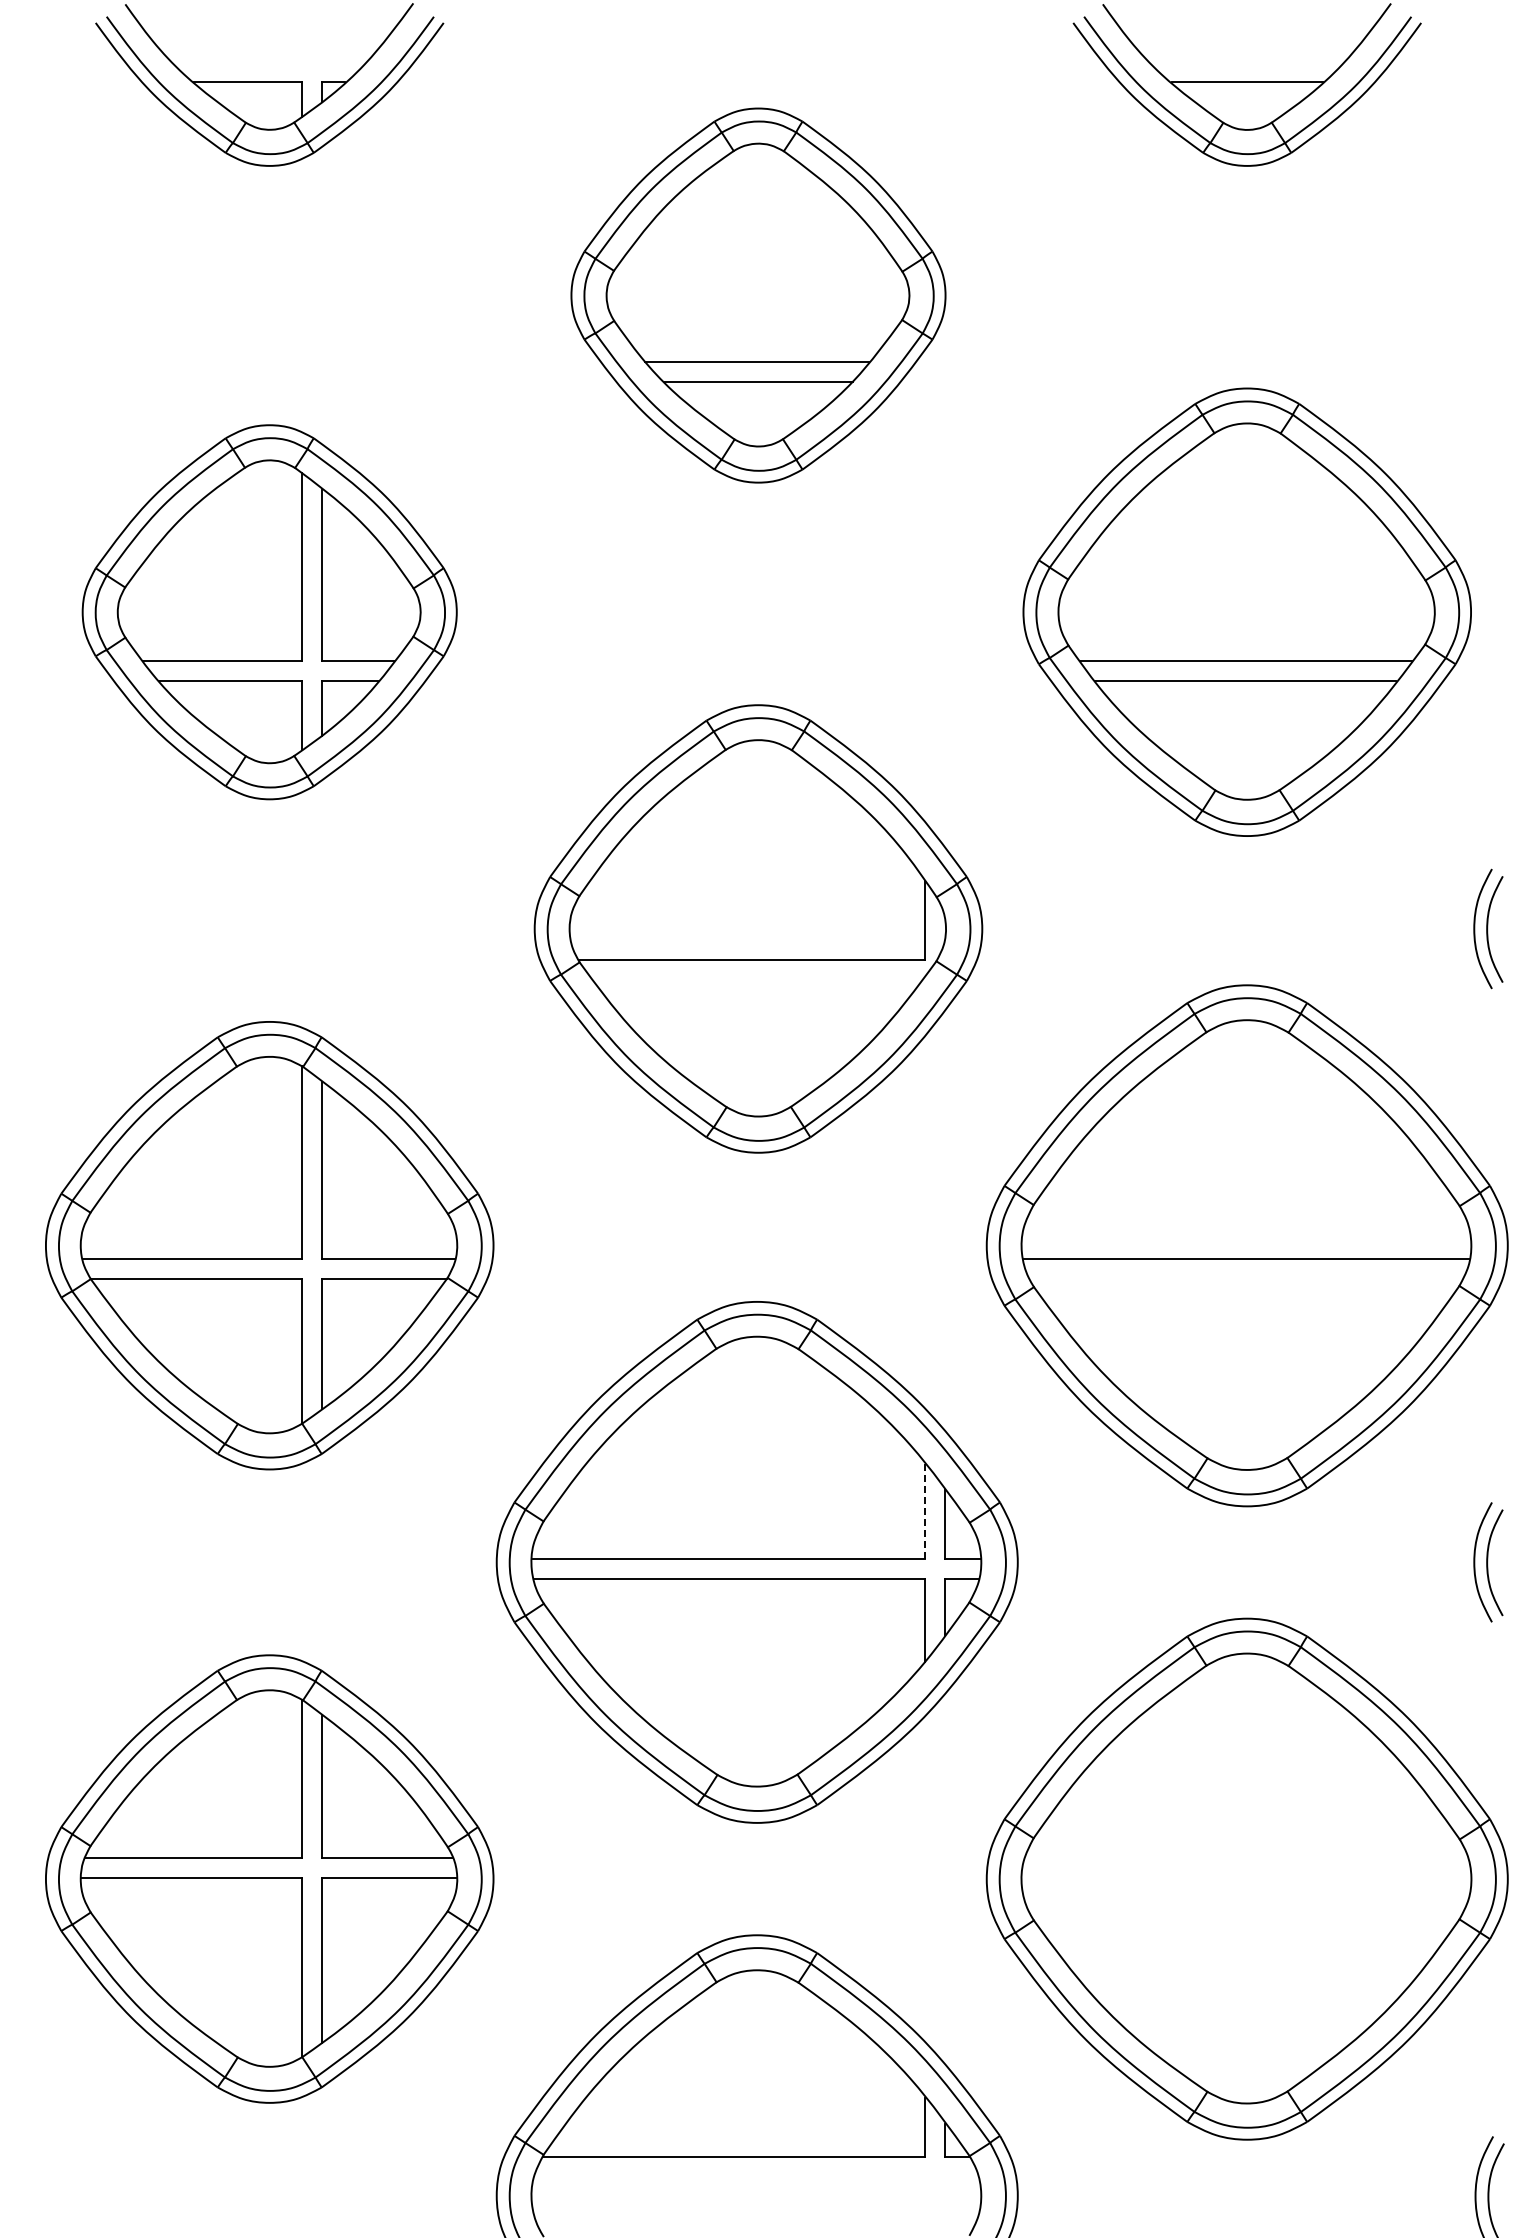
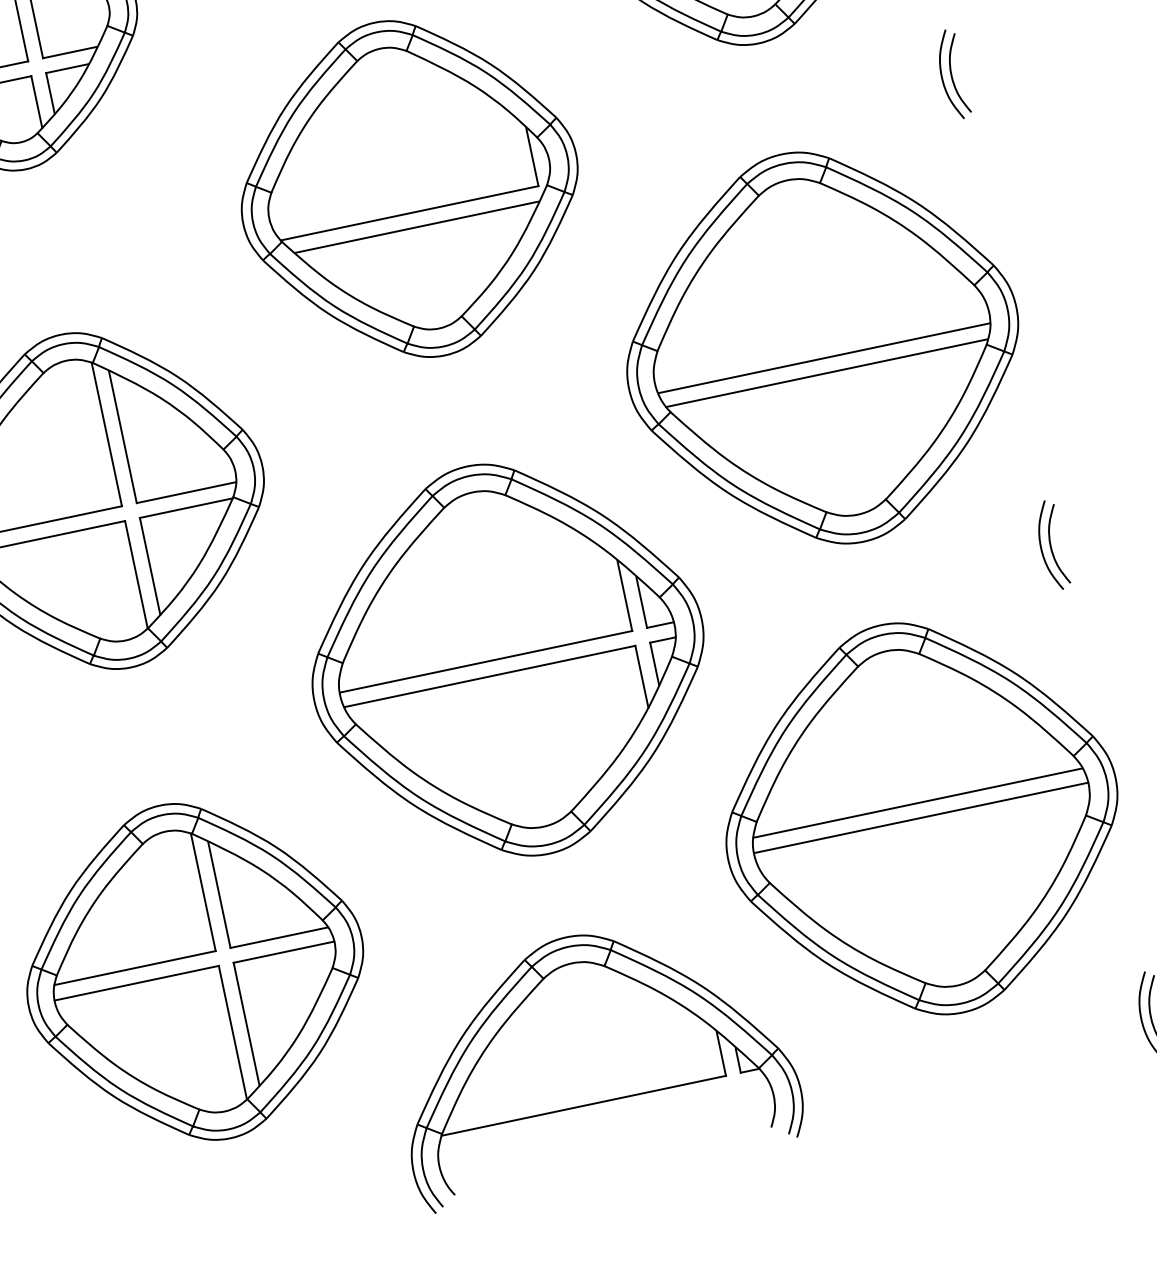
line: (757, 980) -> (417, 227), added
line: (1245, 1279) -> (826, 373), added
line: (925, 1511) -> (625, 595), dashed -> solid
line: (1246, 1857) -> (917, 802), added
line: (1246, 1877) -> (921, 817), added

